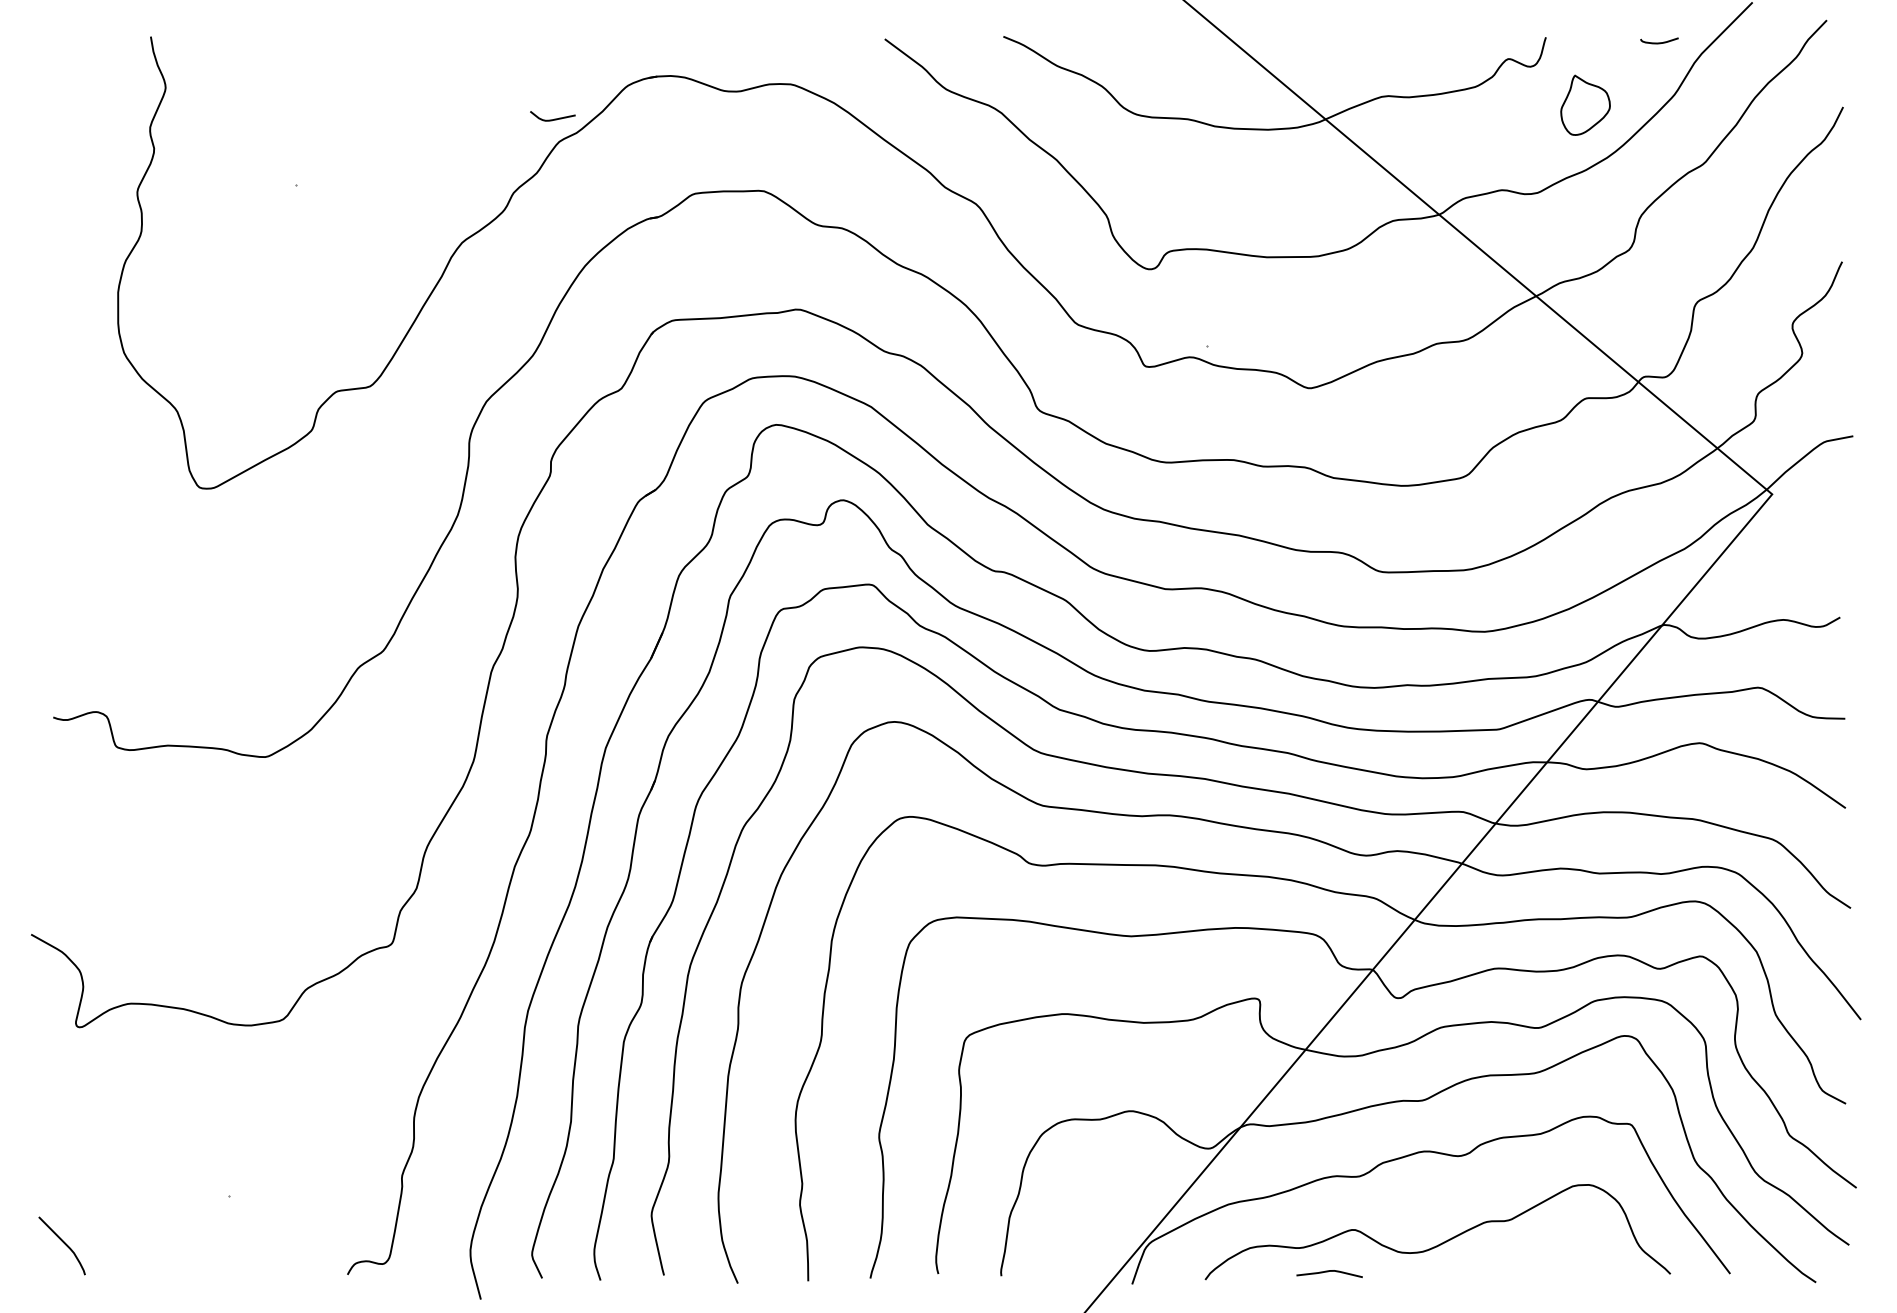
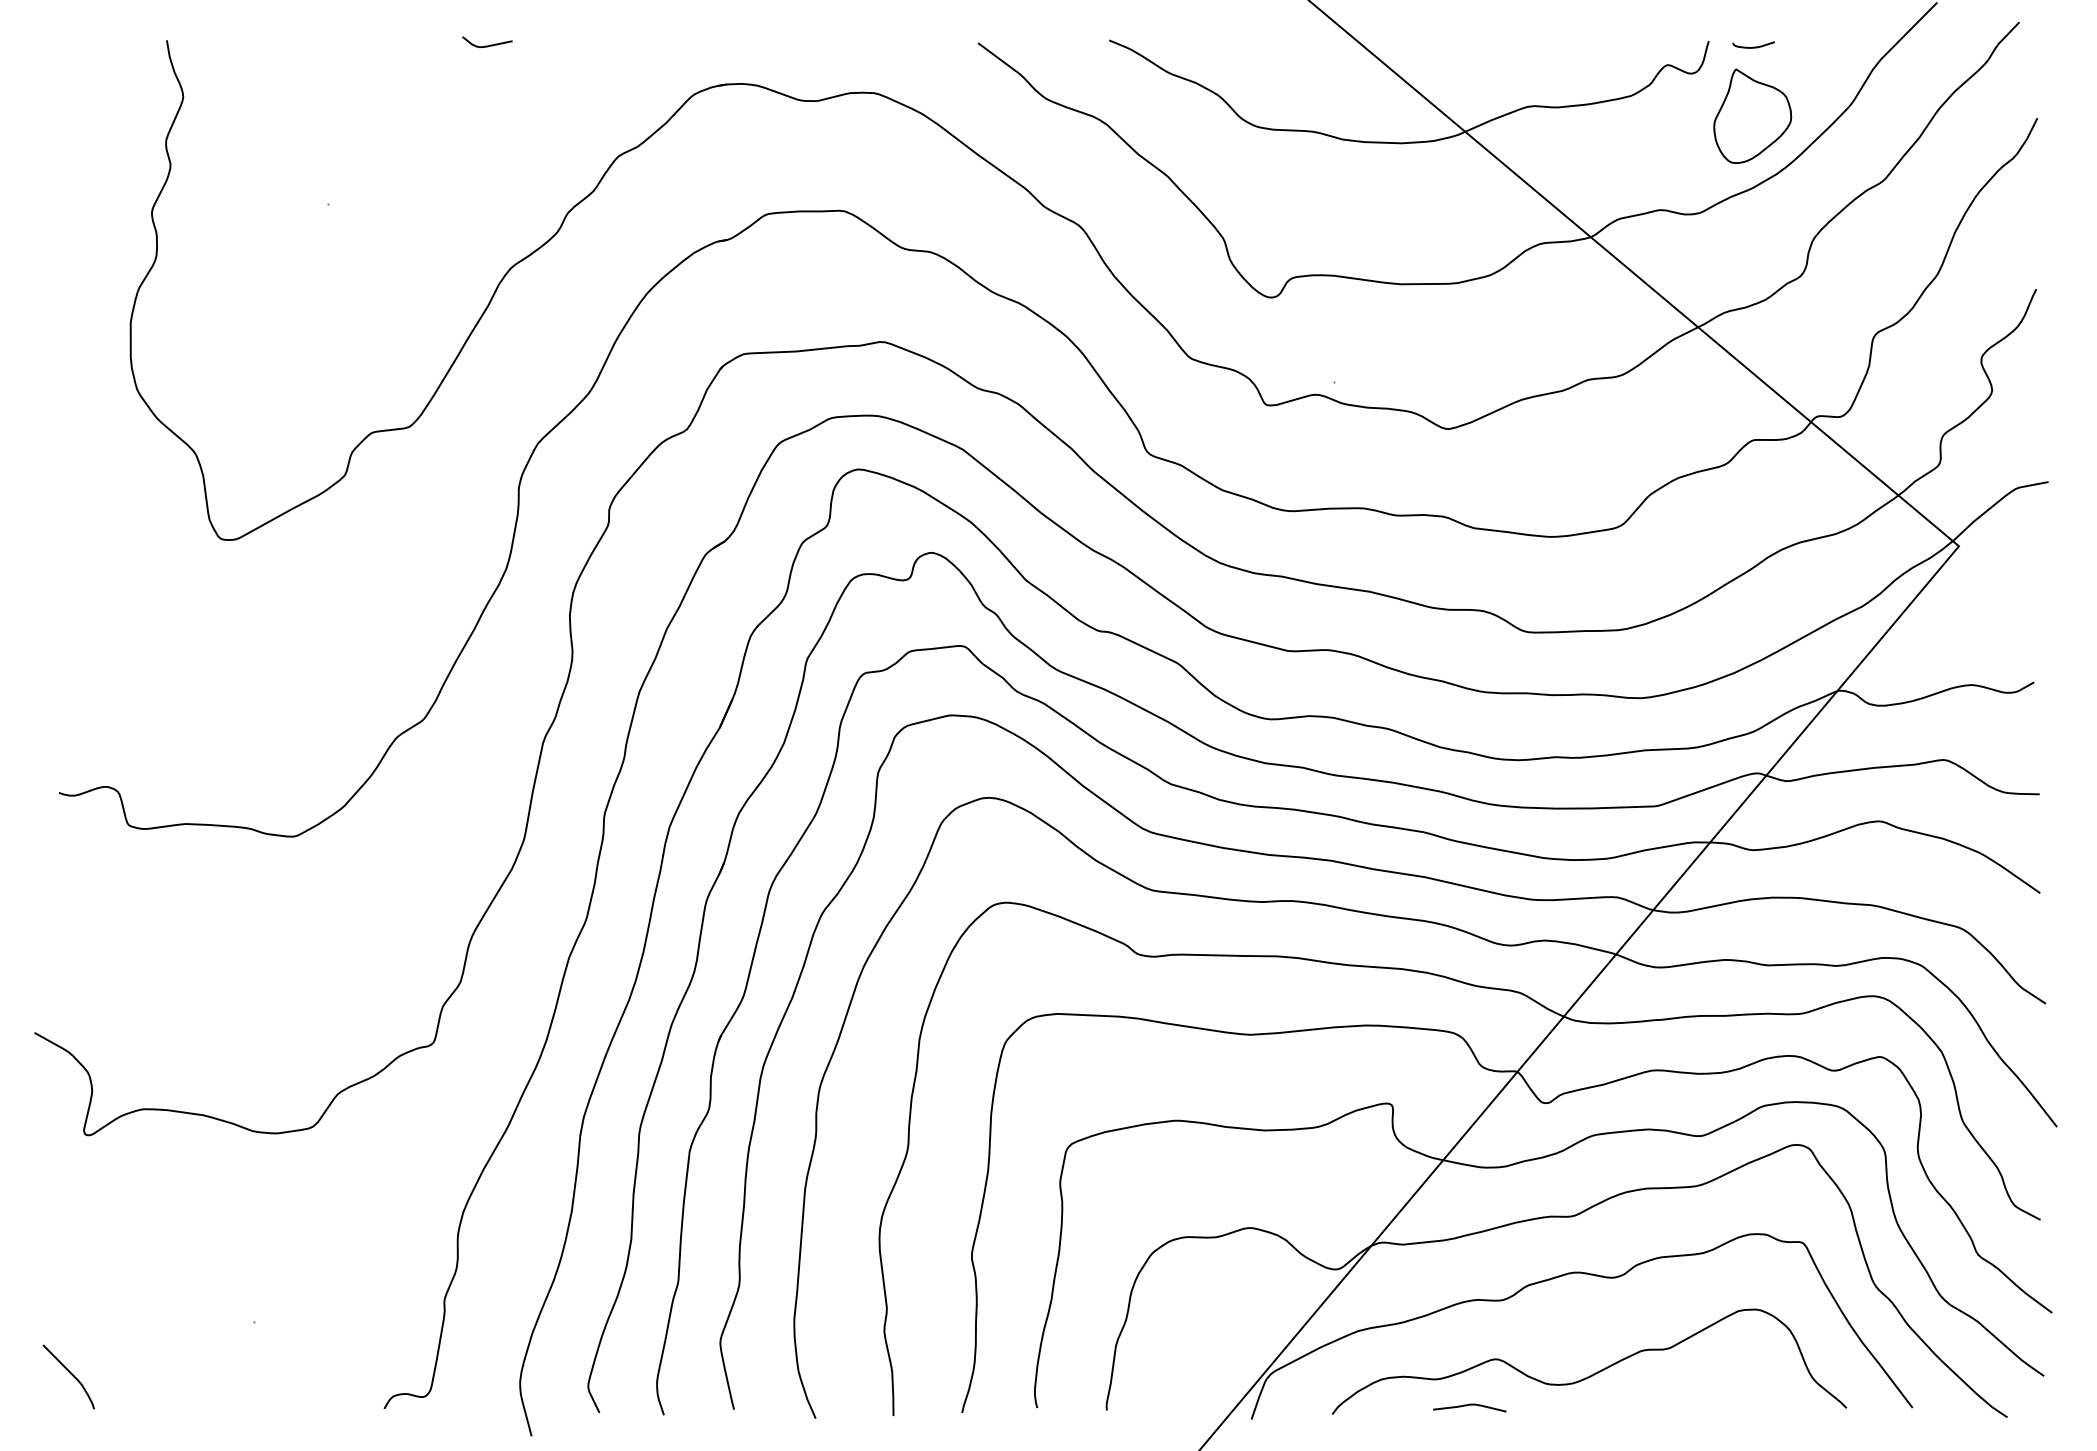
curve: (1659, 42) -> (1753, 46), moved
part: (1585, 105) -> (1752, 116), size x1.43
curve: (554, 118) -> (489, 44), moved

